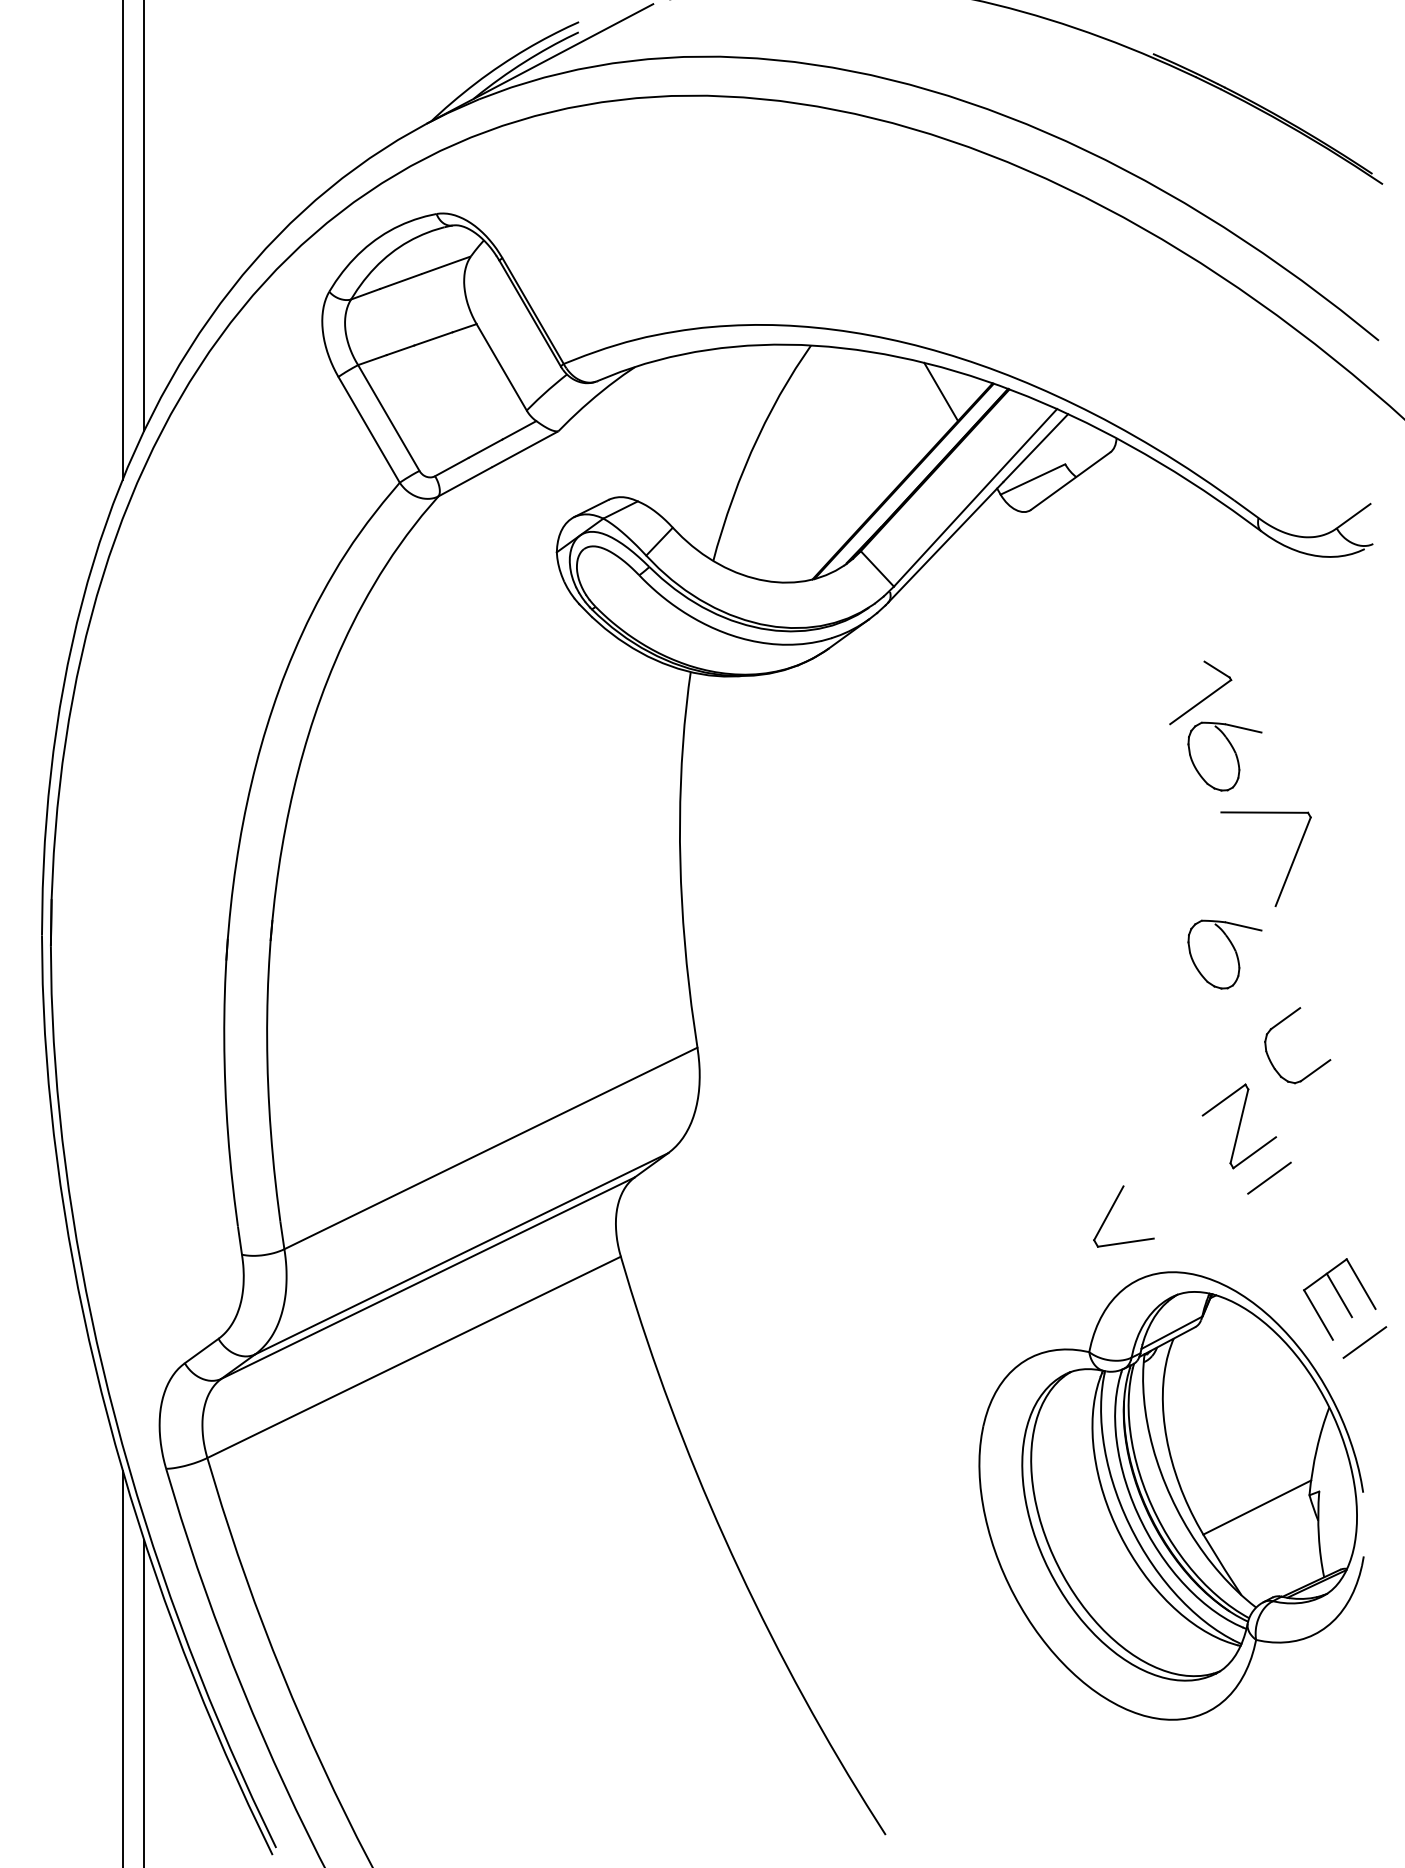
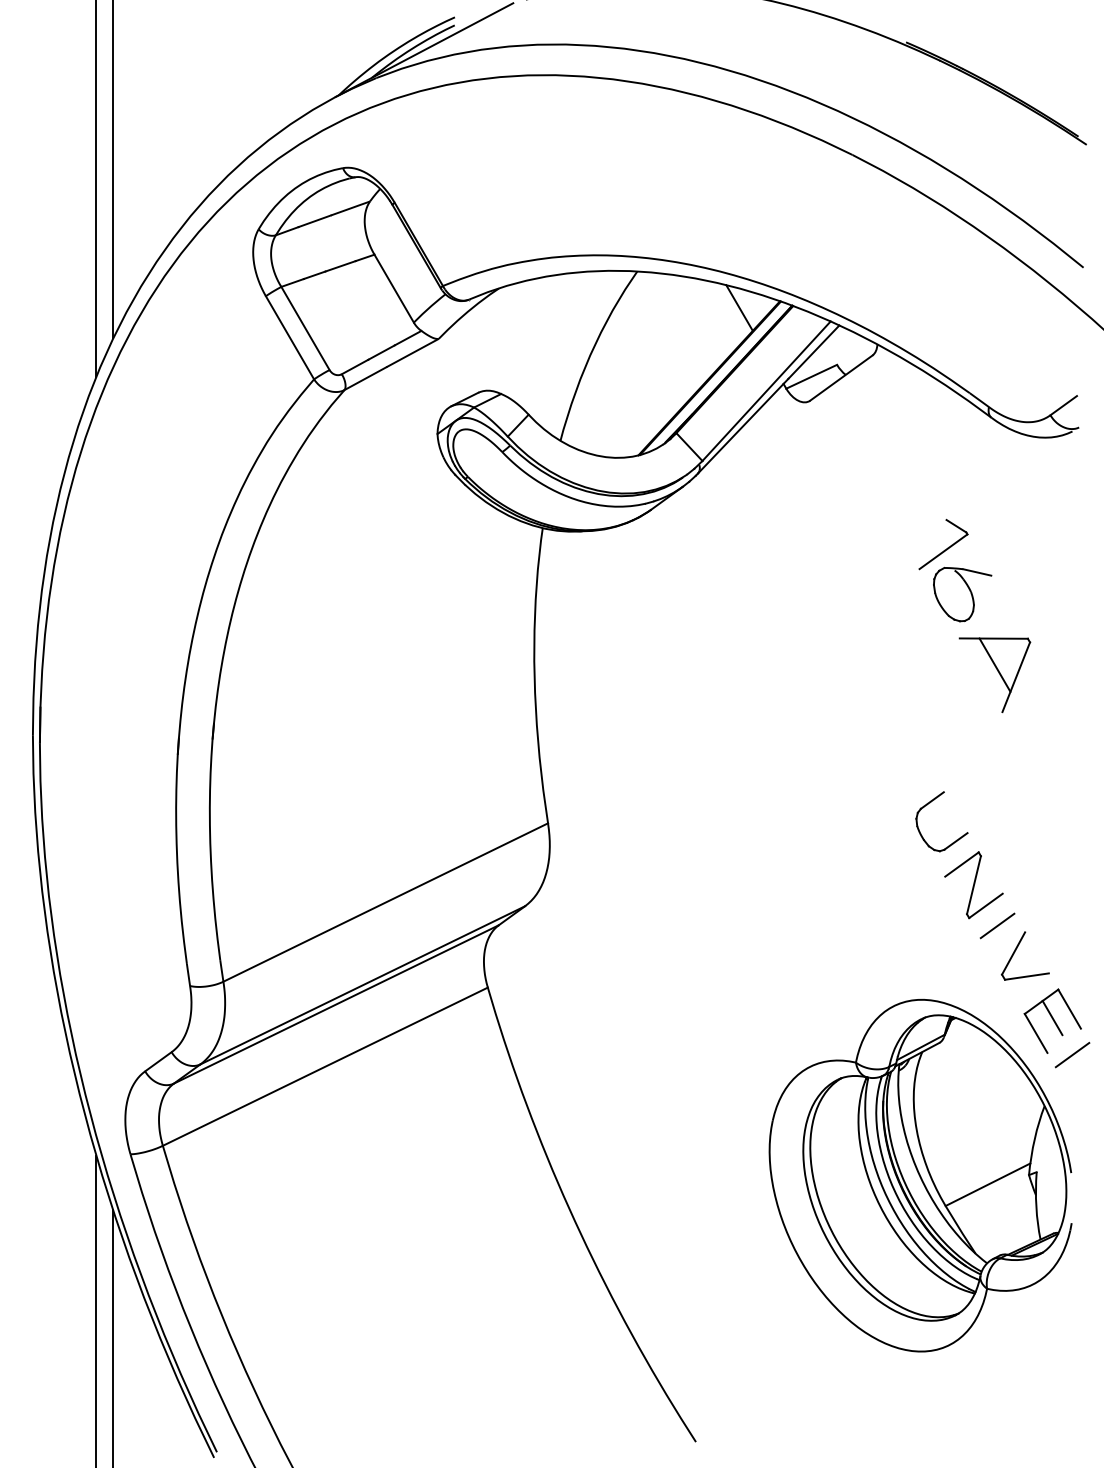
line: (1265, 846) -> (994, 665), added
part: (1224, 954) -> (962, 750), removed
part: (1279, 1024) -> (927, 805), moved
part: (1111, 1210) -> (1015, 951), moved

